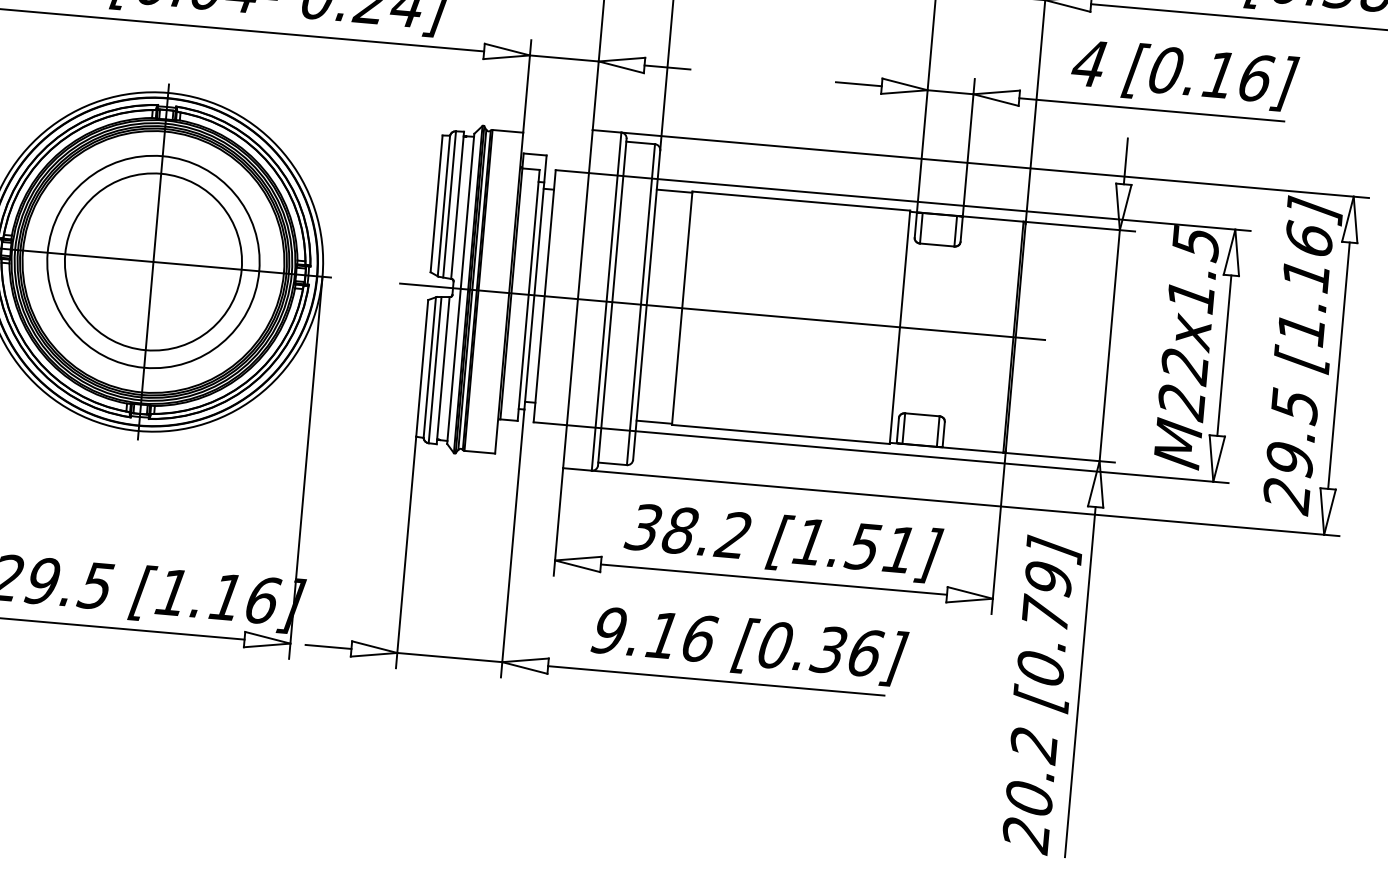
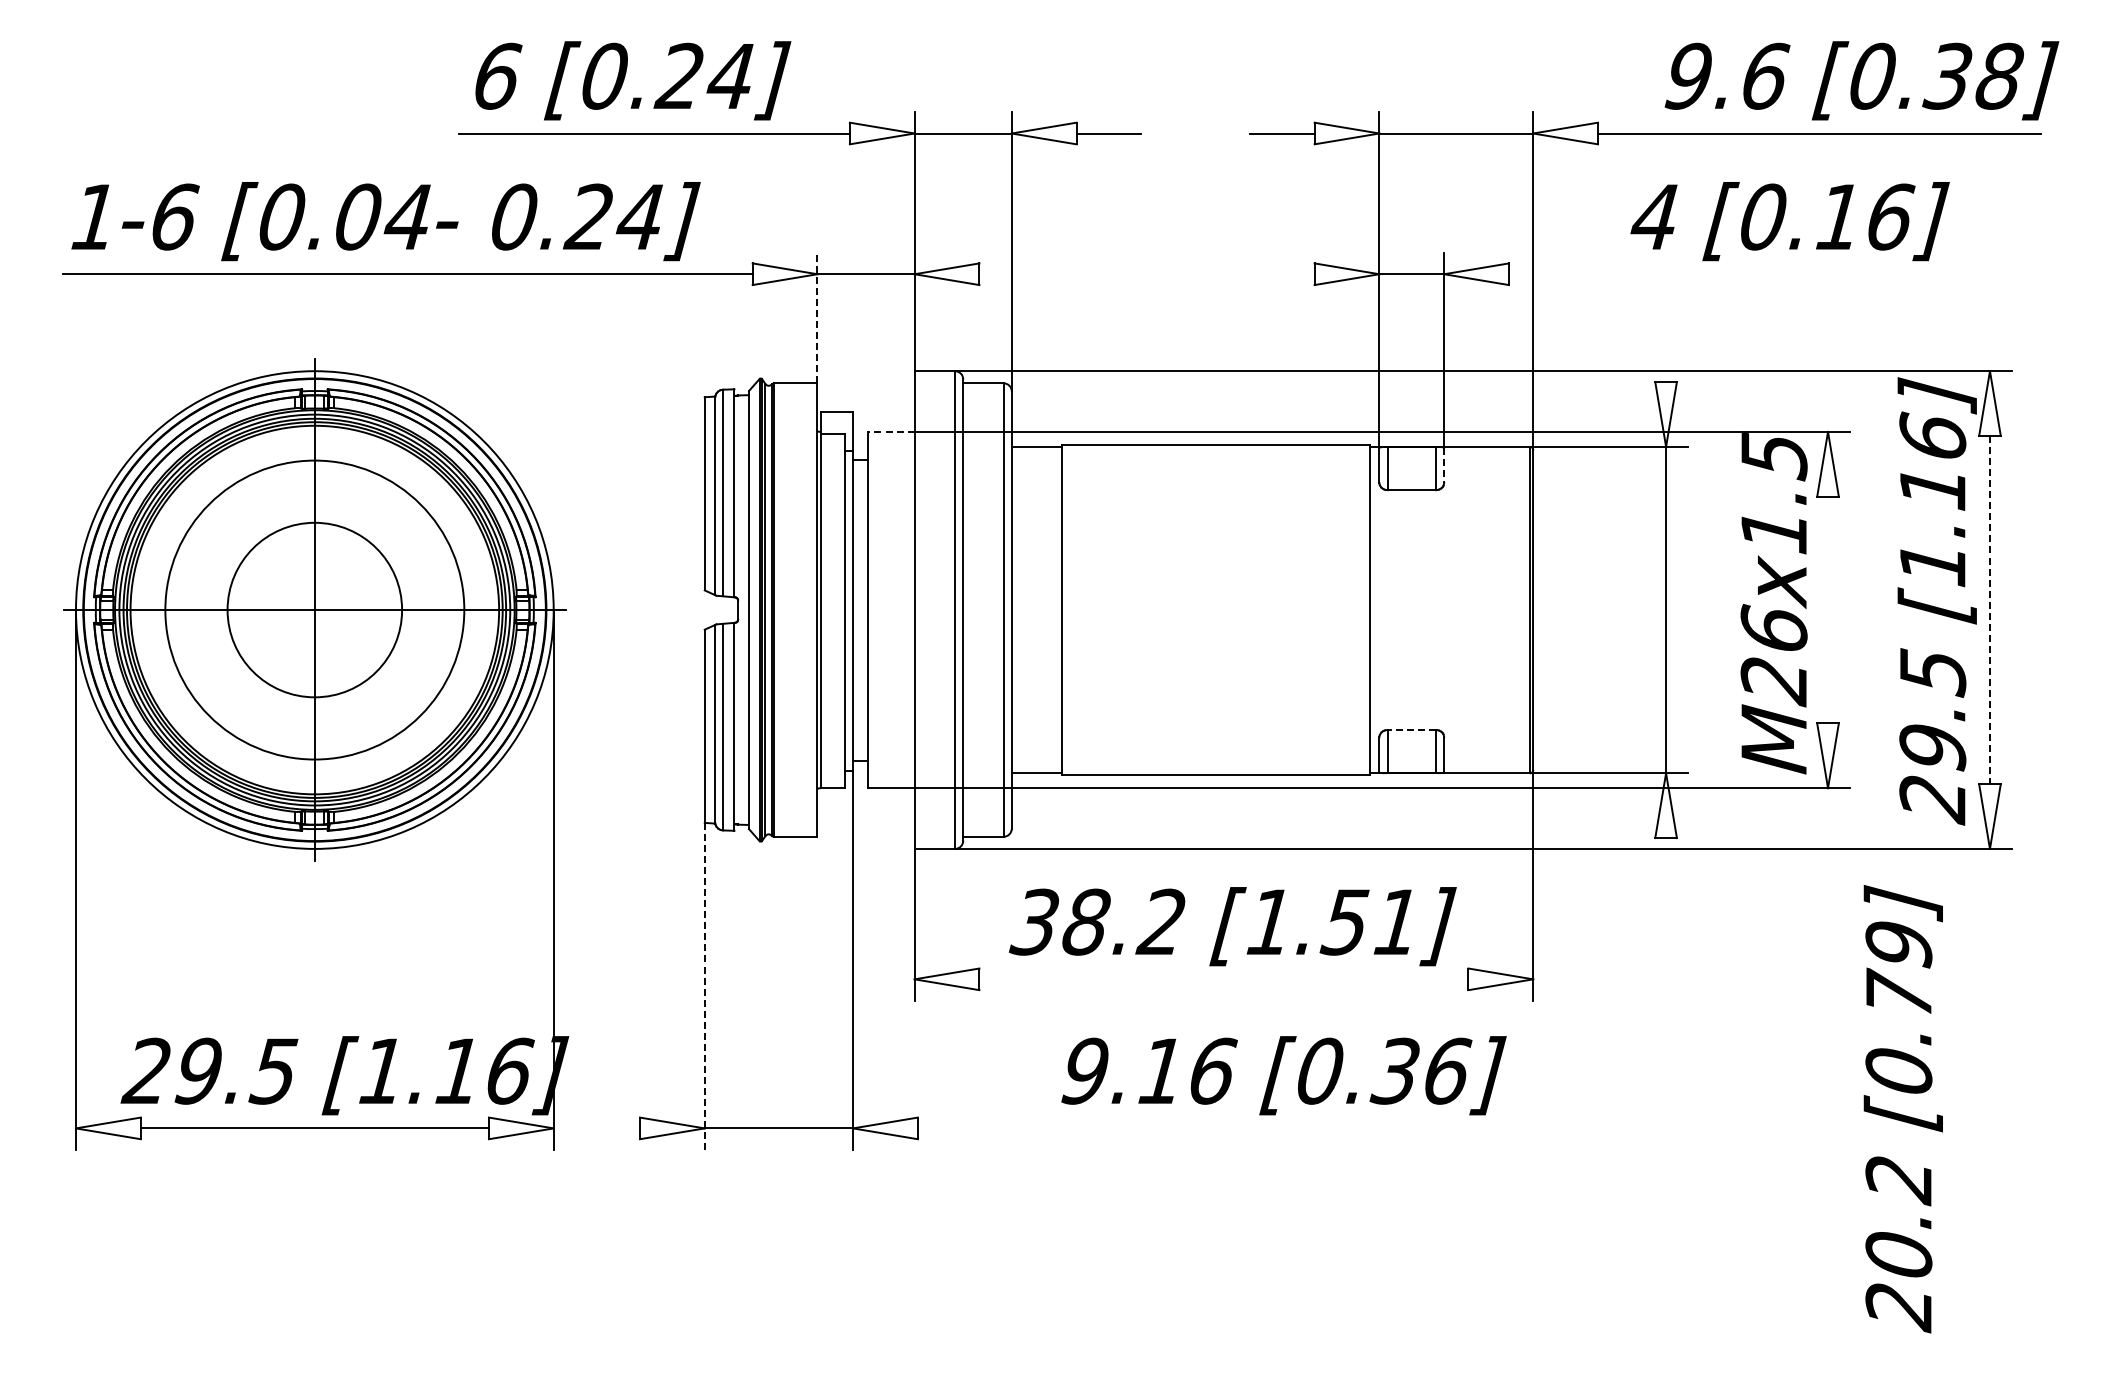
line: (667, 67) -> (1011, 274), removed
text: (1184, 75) -> (1789, 221), moved
line: (858, 84) -> (1281, 274), removed
line: (527, 86) -> (817, 317), solid -> dashed
line: (1151, 110) -> (1695, 274), removed
line: (1126, 161) -> (1666, 349), removed
line: (571, 171) -> (890, 431), solid -> dashed
line: (961, 229) -> (1444, 465), solid -> dashed
circle: (153, 261) -> (314, 609), size x0.7
line: (722, 312) -> (1118, 610), removed
line: (1224, 355) -> (1828, 609), removed
line: (1338, 365) -> (1989, 610), solid -> dashed
text: (1184, 366) -> (1773, 629), M22x1.5 -> M26x1.5
line: (922, 415) -> (1411, 730), solid -> dashed
line: (405, 552) -> (704, 986), solid -> dashed
line: (773, 579) -> (1223, 979), removed
text: (749, 646) -> (1283, 1075), moved
line: (328, 647) -> (607, 1128), removed
line: (716, 680) -> (1155, 1128), removed
line: (1080, 682) -> (1666, 1085), removed
text: (1040, 695) -> (1902, 1109), moved

